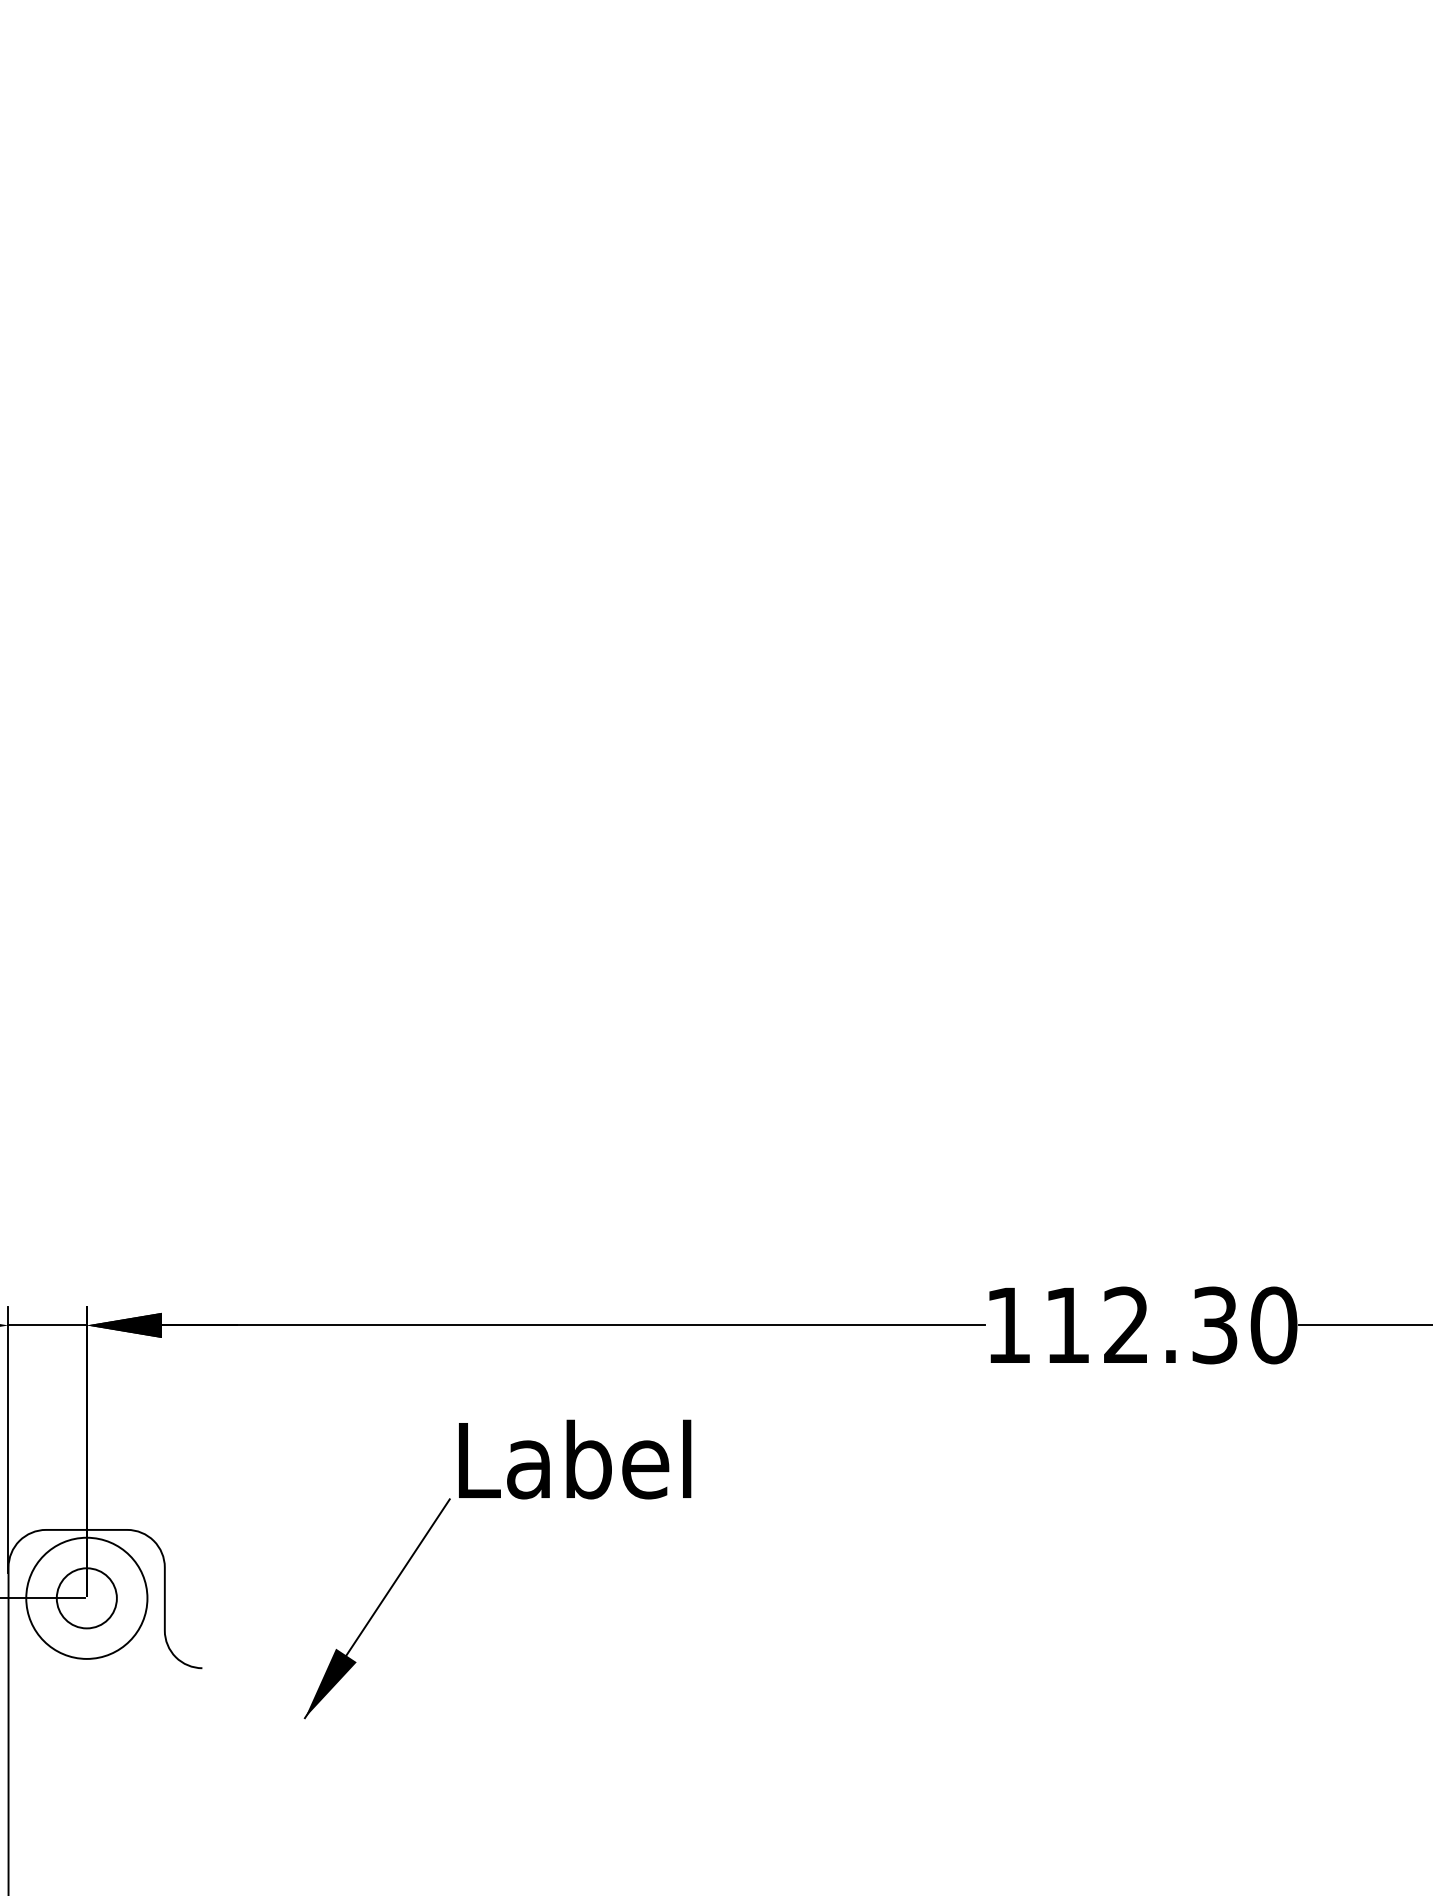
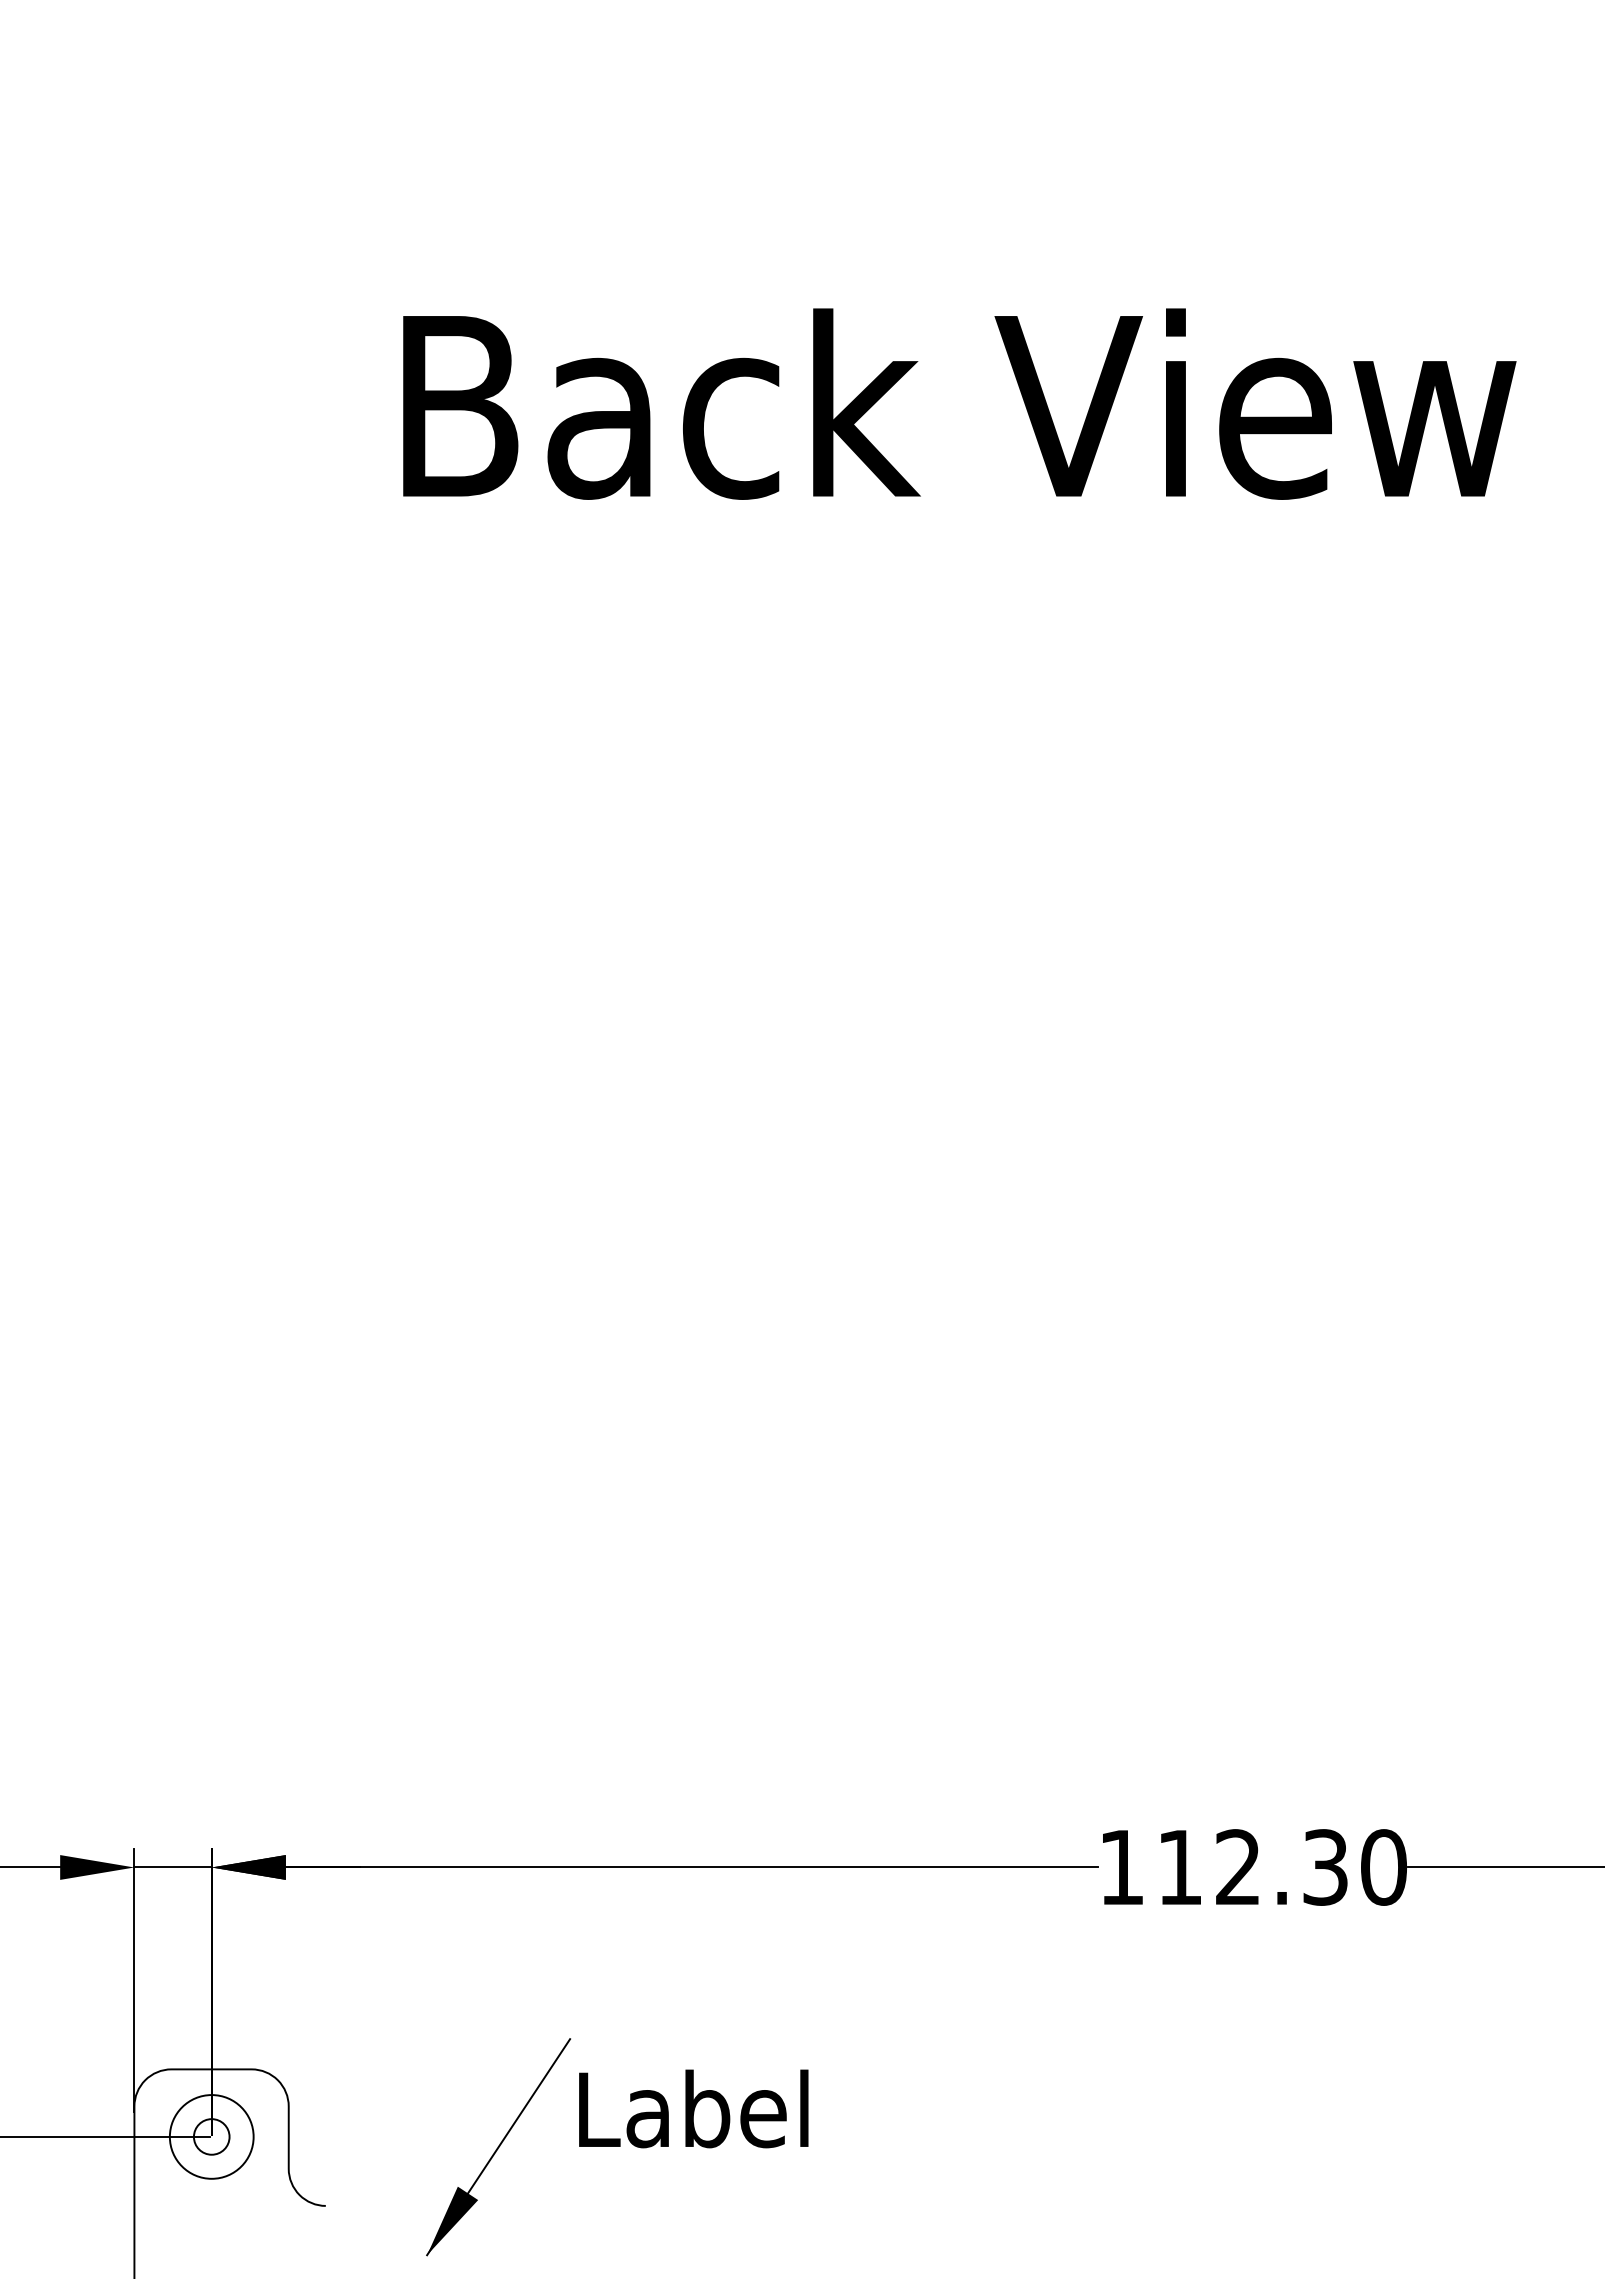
text: (574, 1459) -> (693, 2108), moved
circle: (86, 1597) -> (211, 2136), size x0.6
circle: (86, 1597) -> (211, 2136), size x0.7

